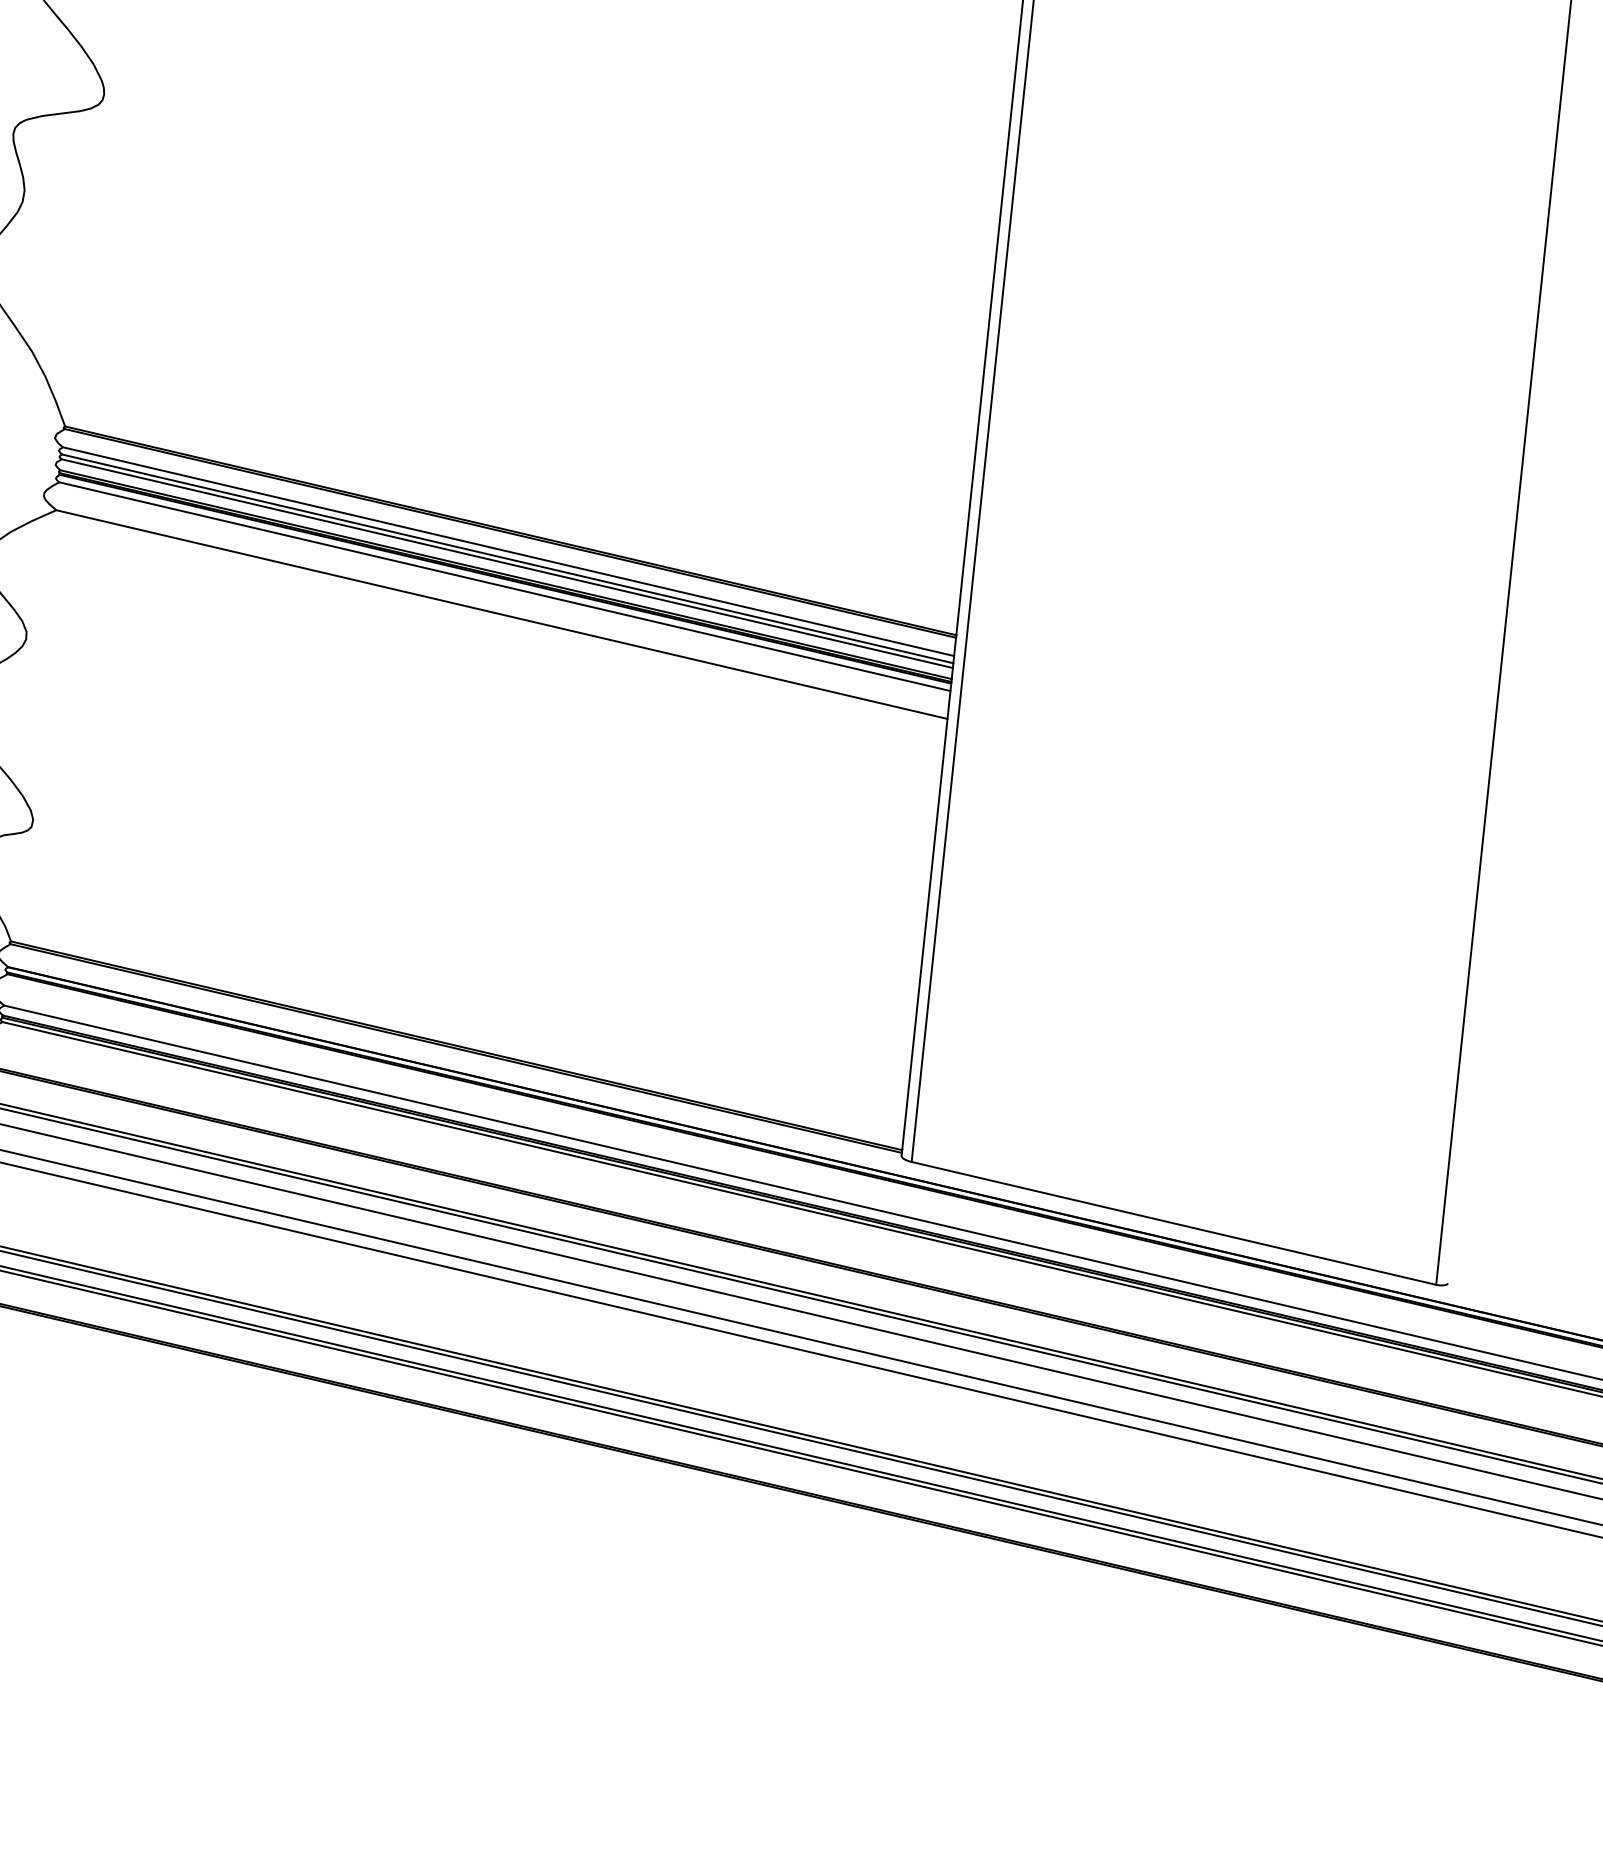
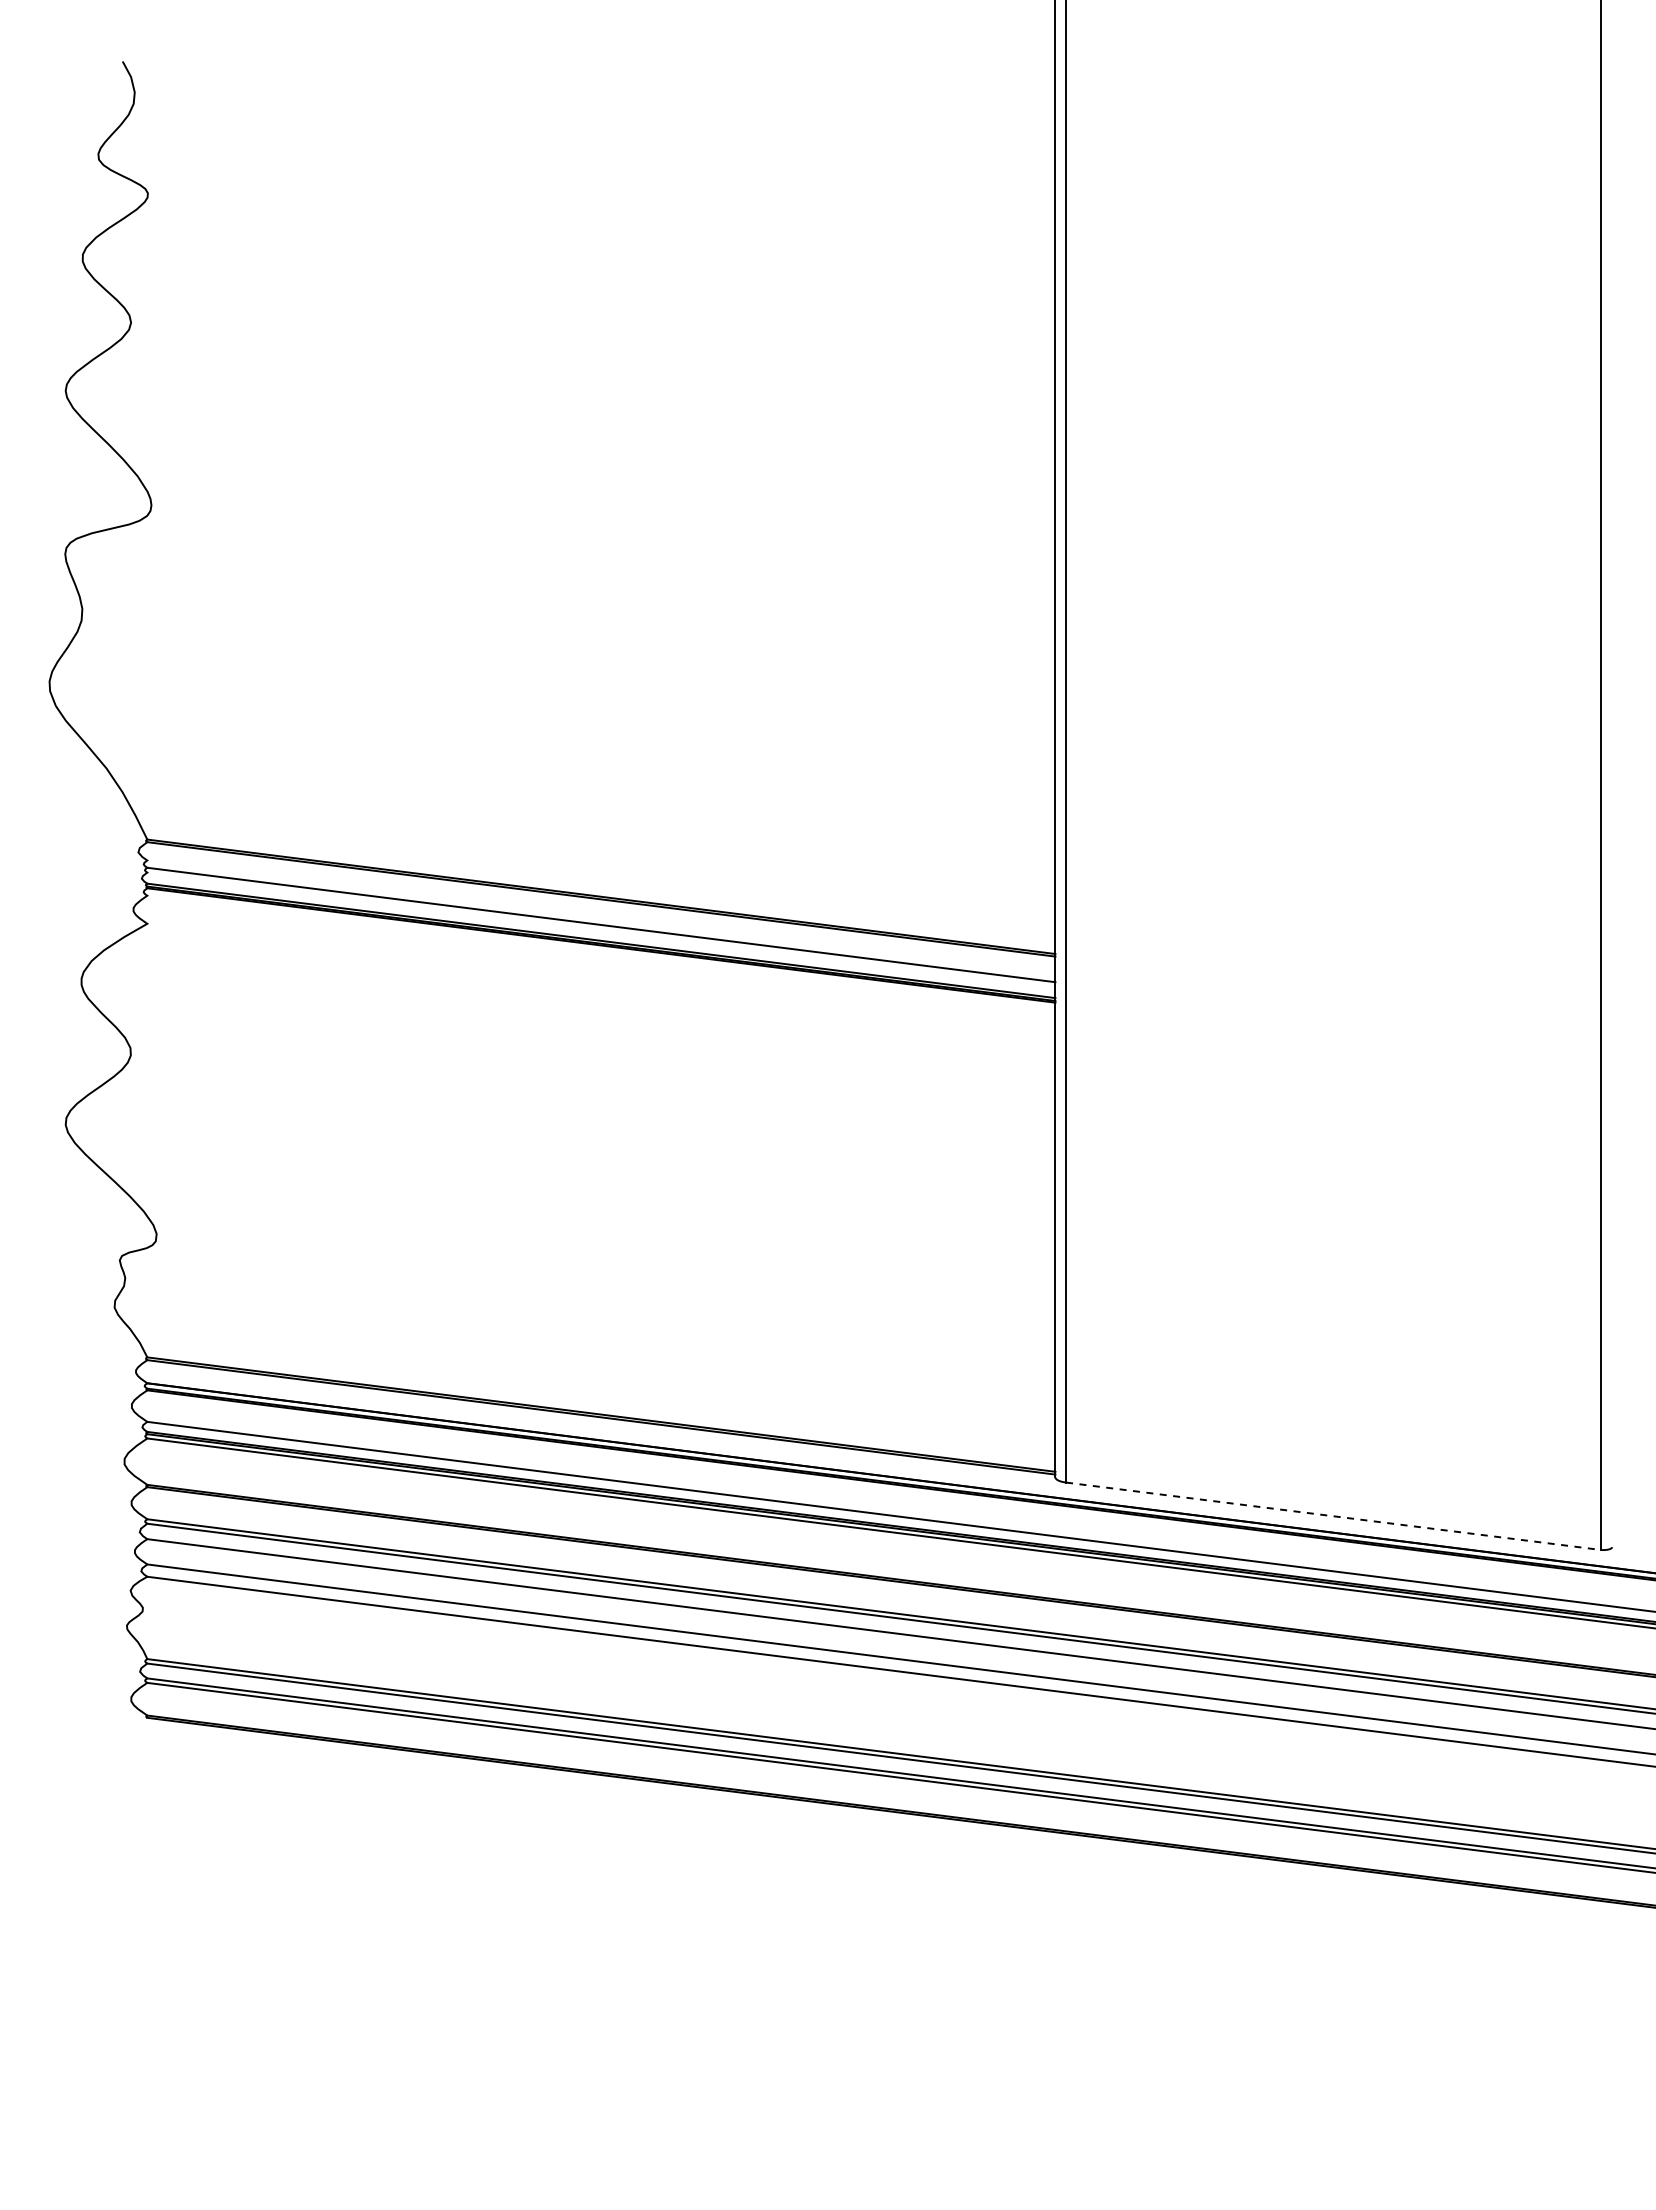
line: (508, 551) -> (601, 917), removed
line: (507, 563) -> (601, 929), removed
line: (505, 586) -> (601, 952), removed
line: (502, 614) -> (601, 980), removed
line: (1174, 1223) -> (1333, 1516), solid -> dashed

